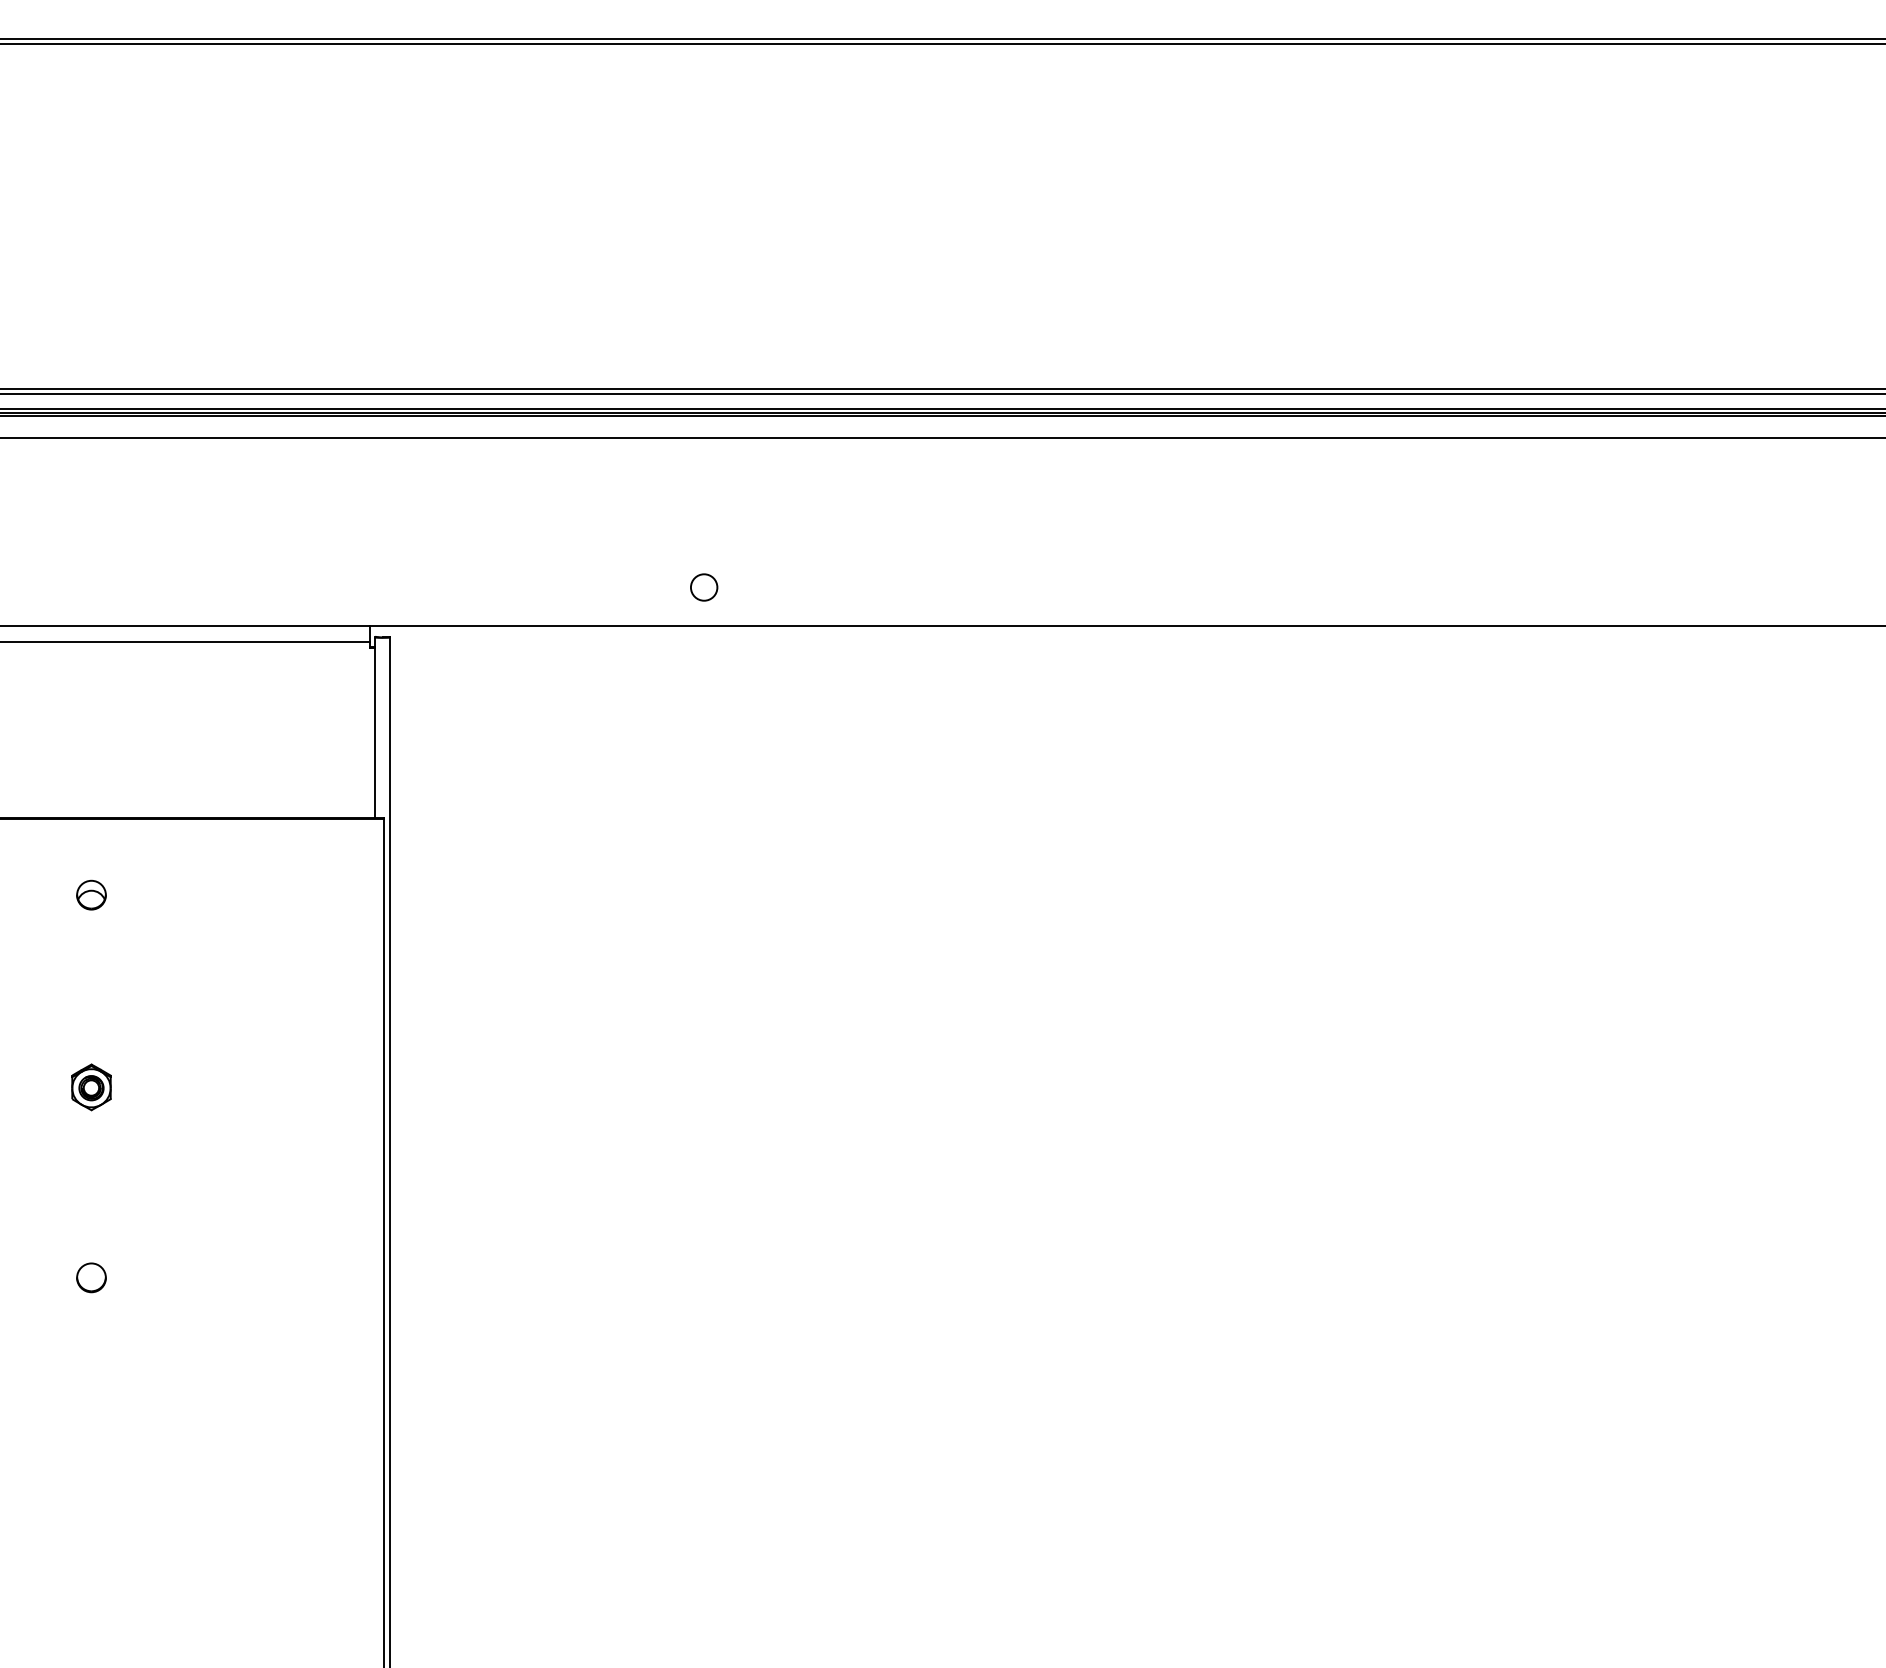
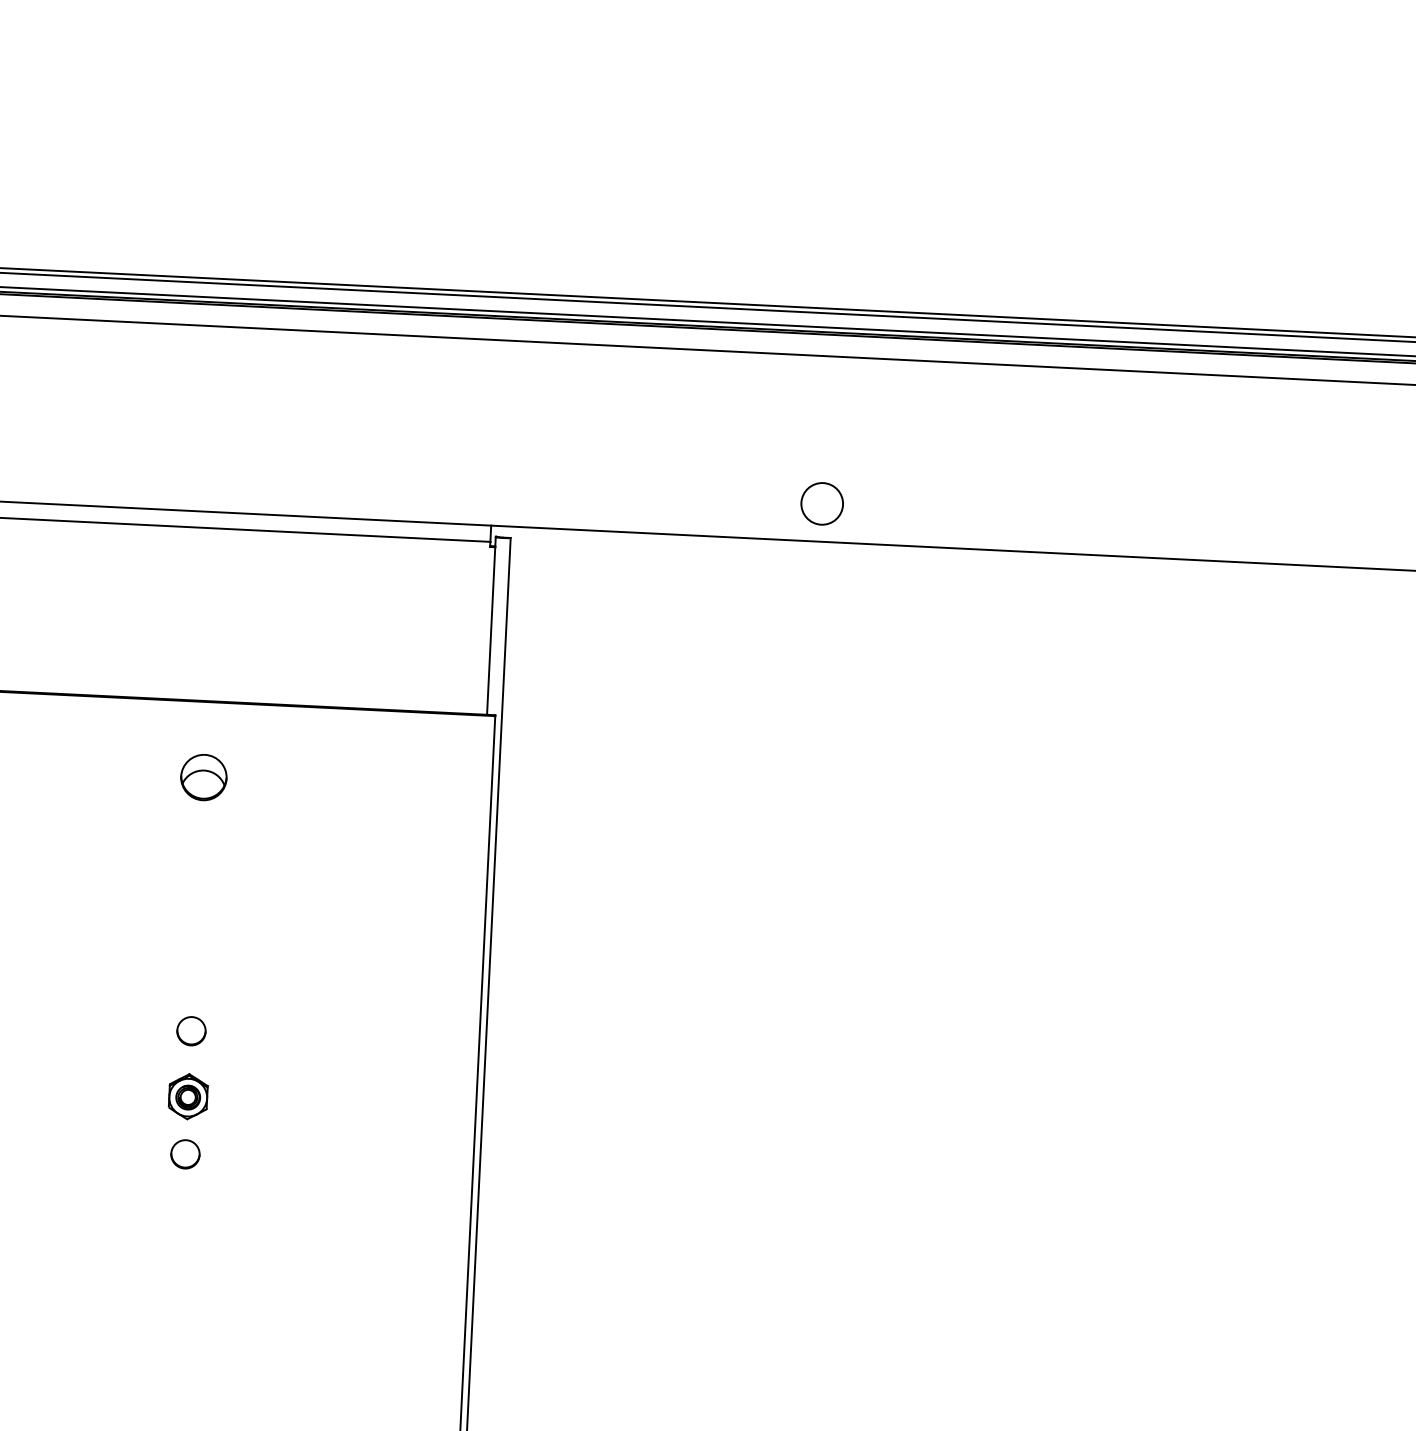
circle: (703, 587) -> (821, 503), size x1.6
part: (91, 894) -> (203, 776), size x1.6
part: (91, 1087) -> (188, 1096), moved
part: (91, 1152) -> (191, 1030), added

